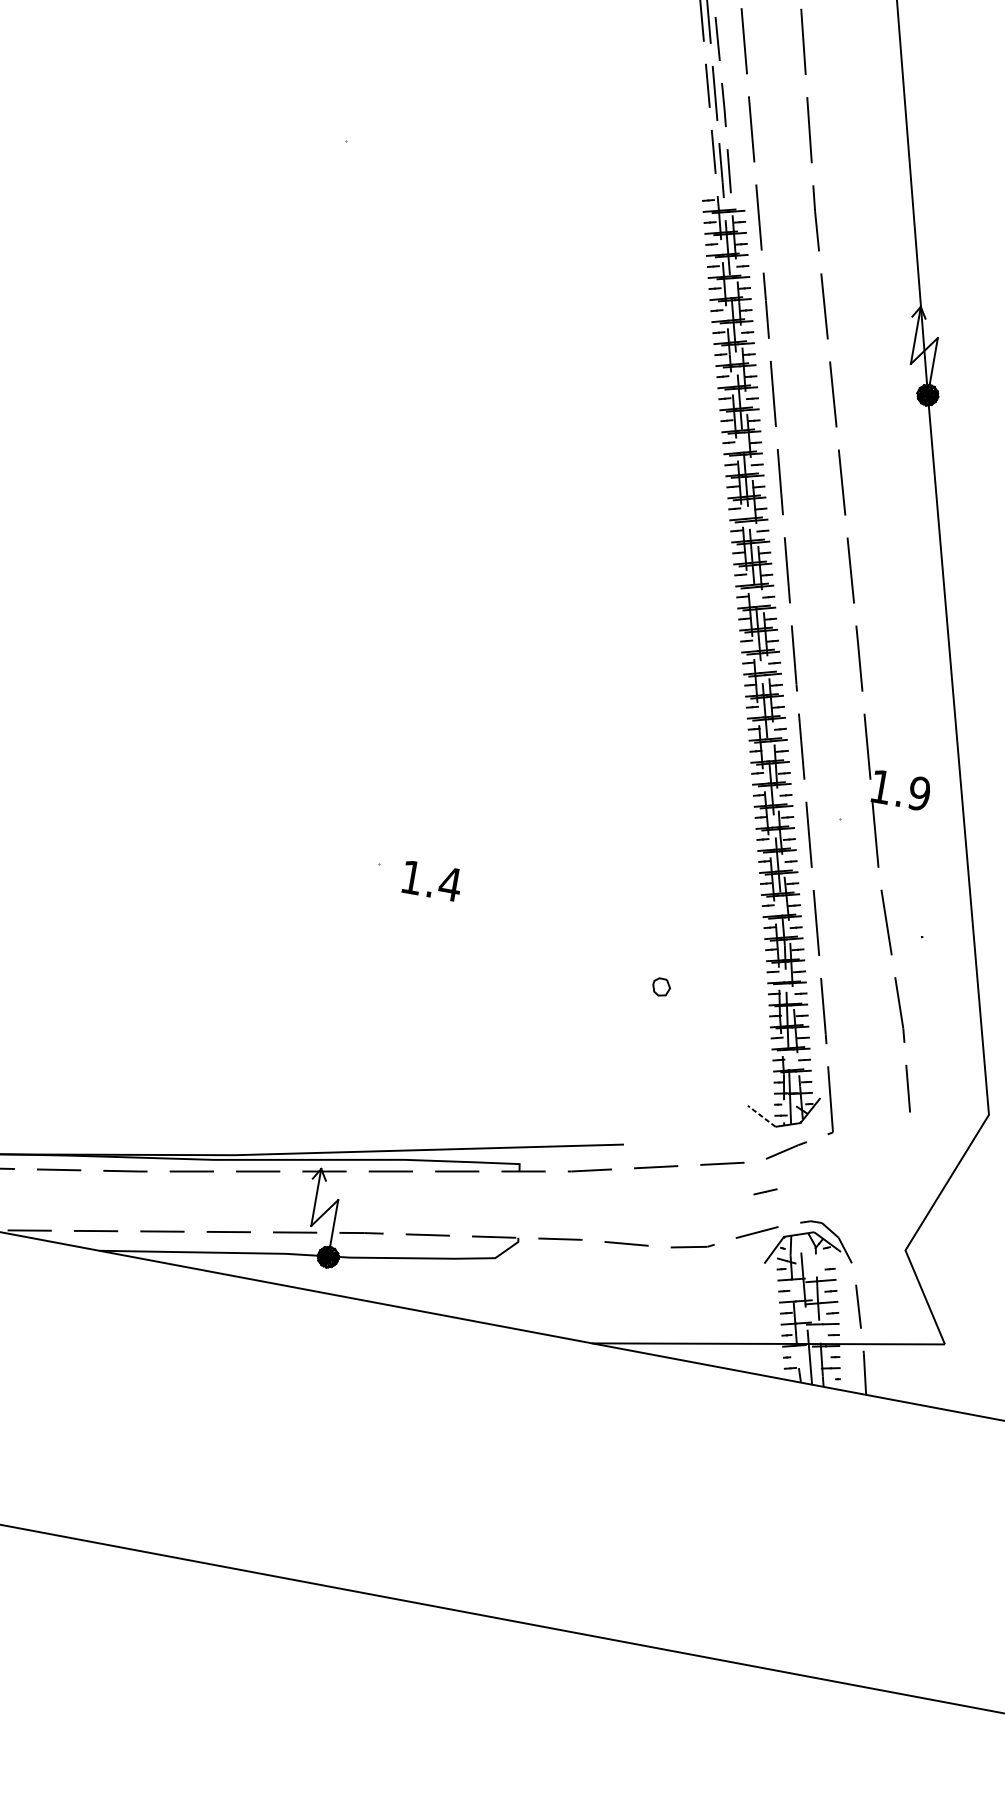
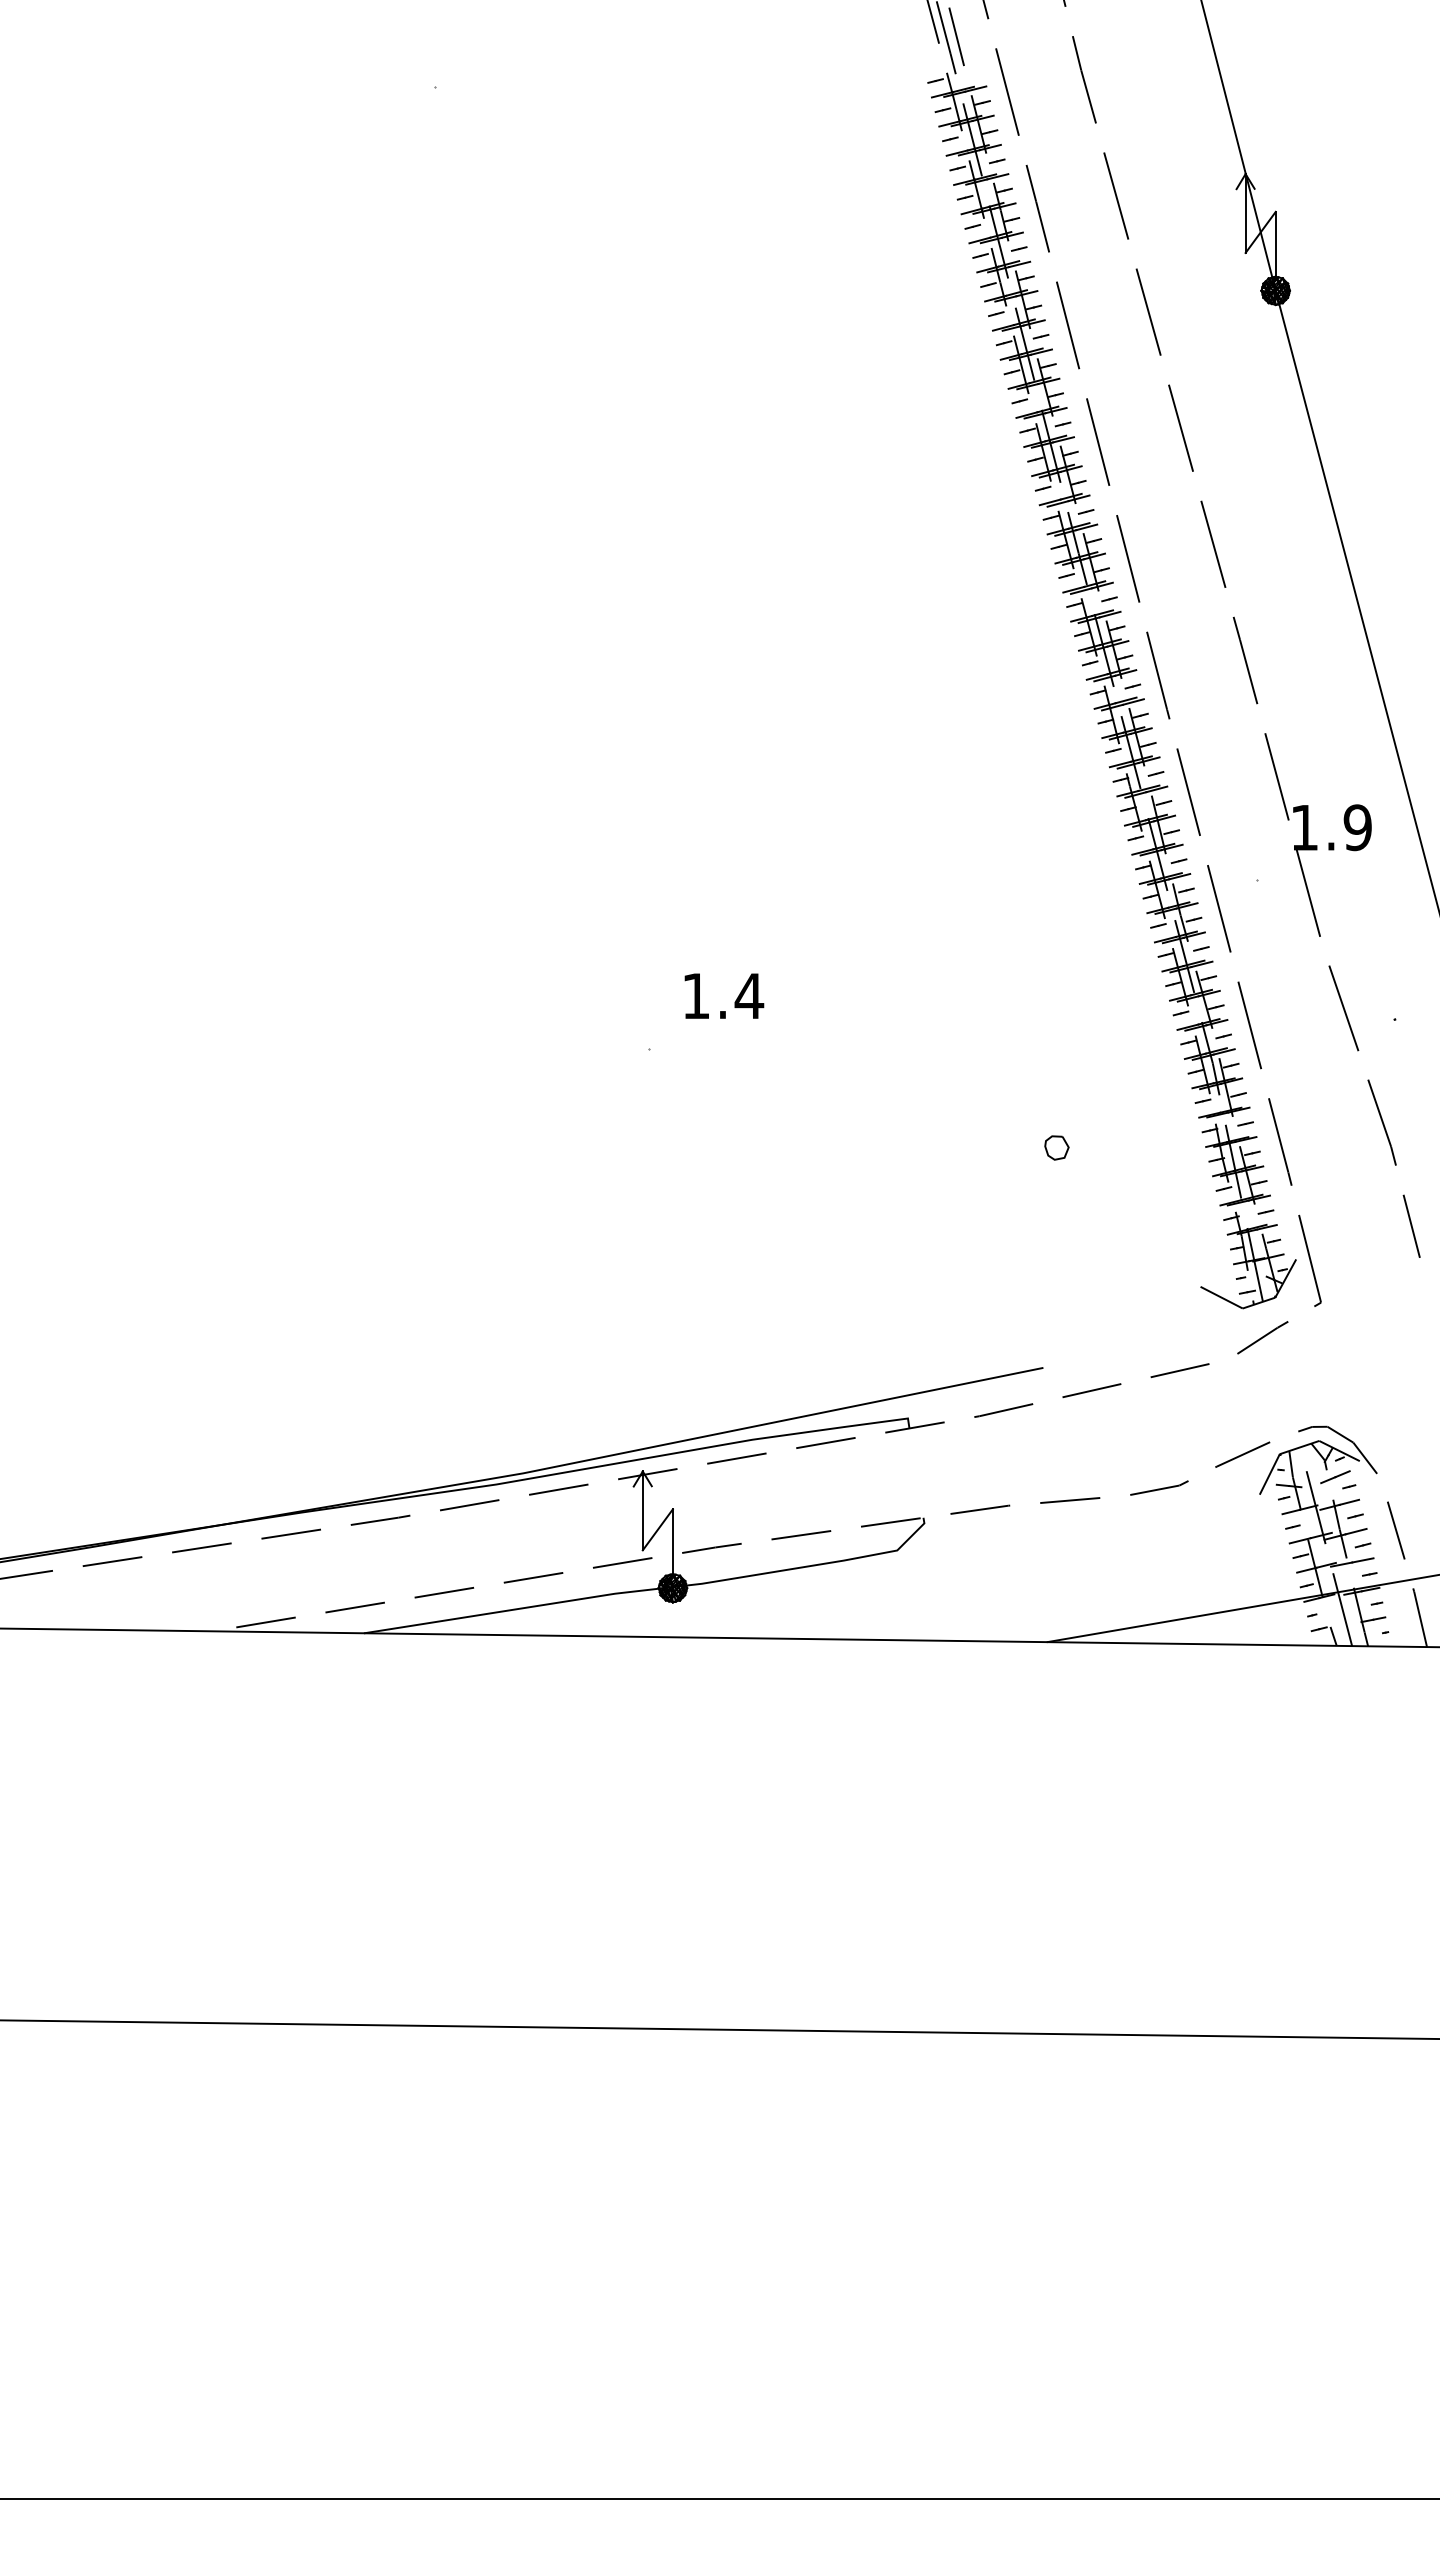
text: (432, 880) -> (724, 995), moved
line: (761, 1116) -> (1221, 1297), dashed -> solid
line: (765, 1192) -> (1335, 1477), moved

